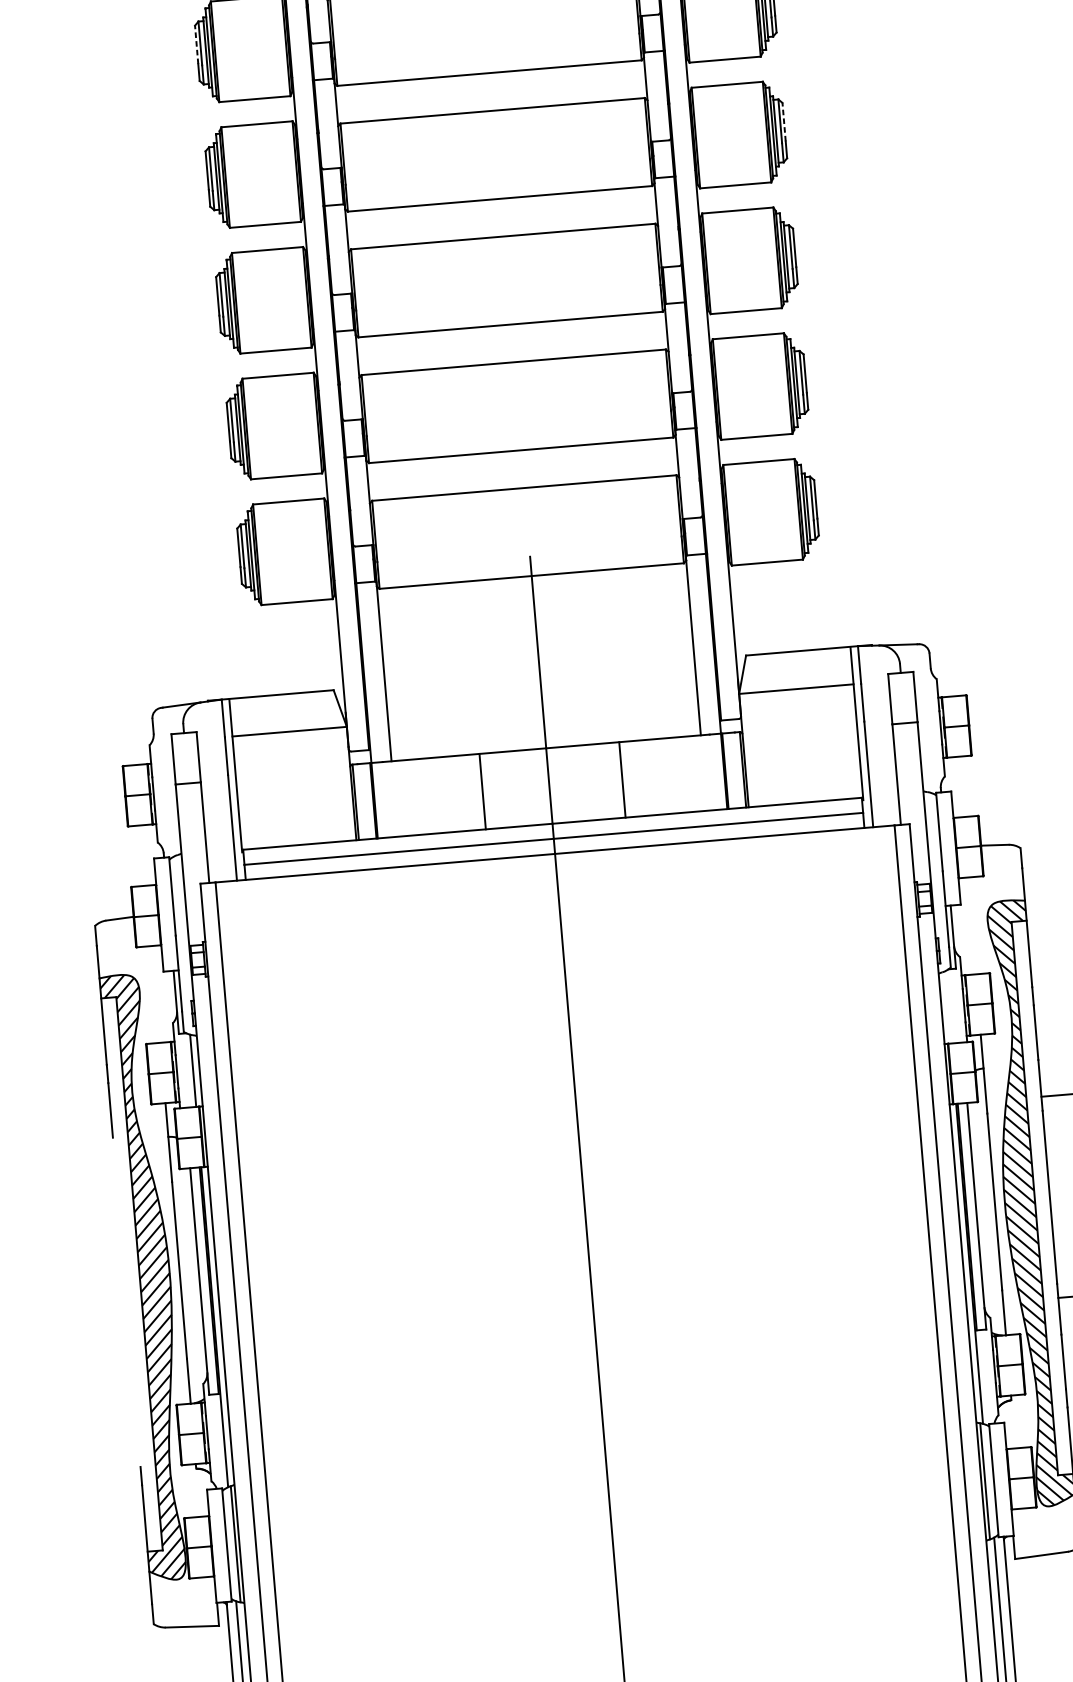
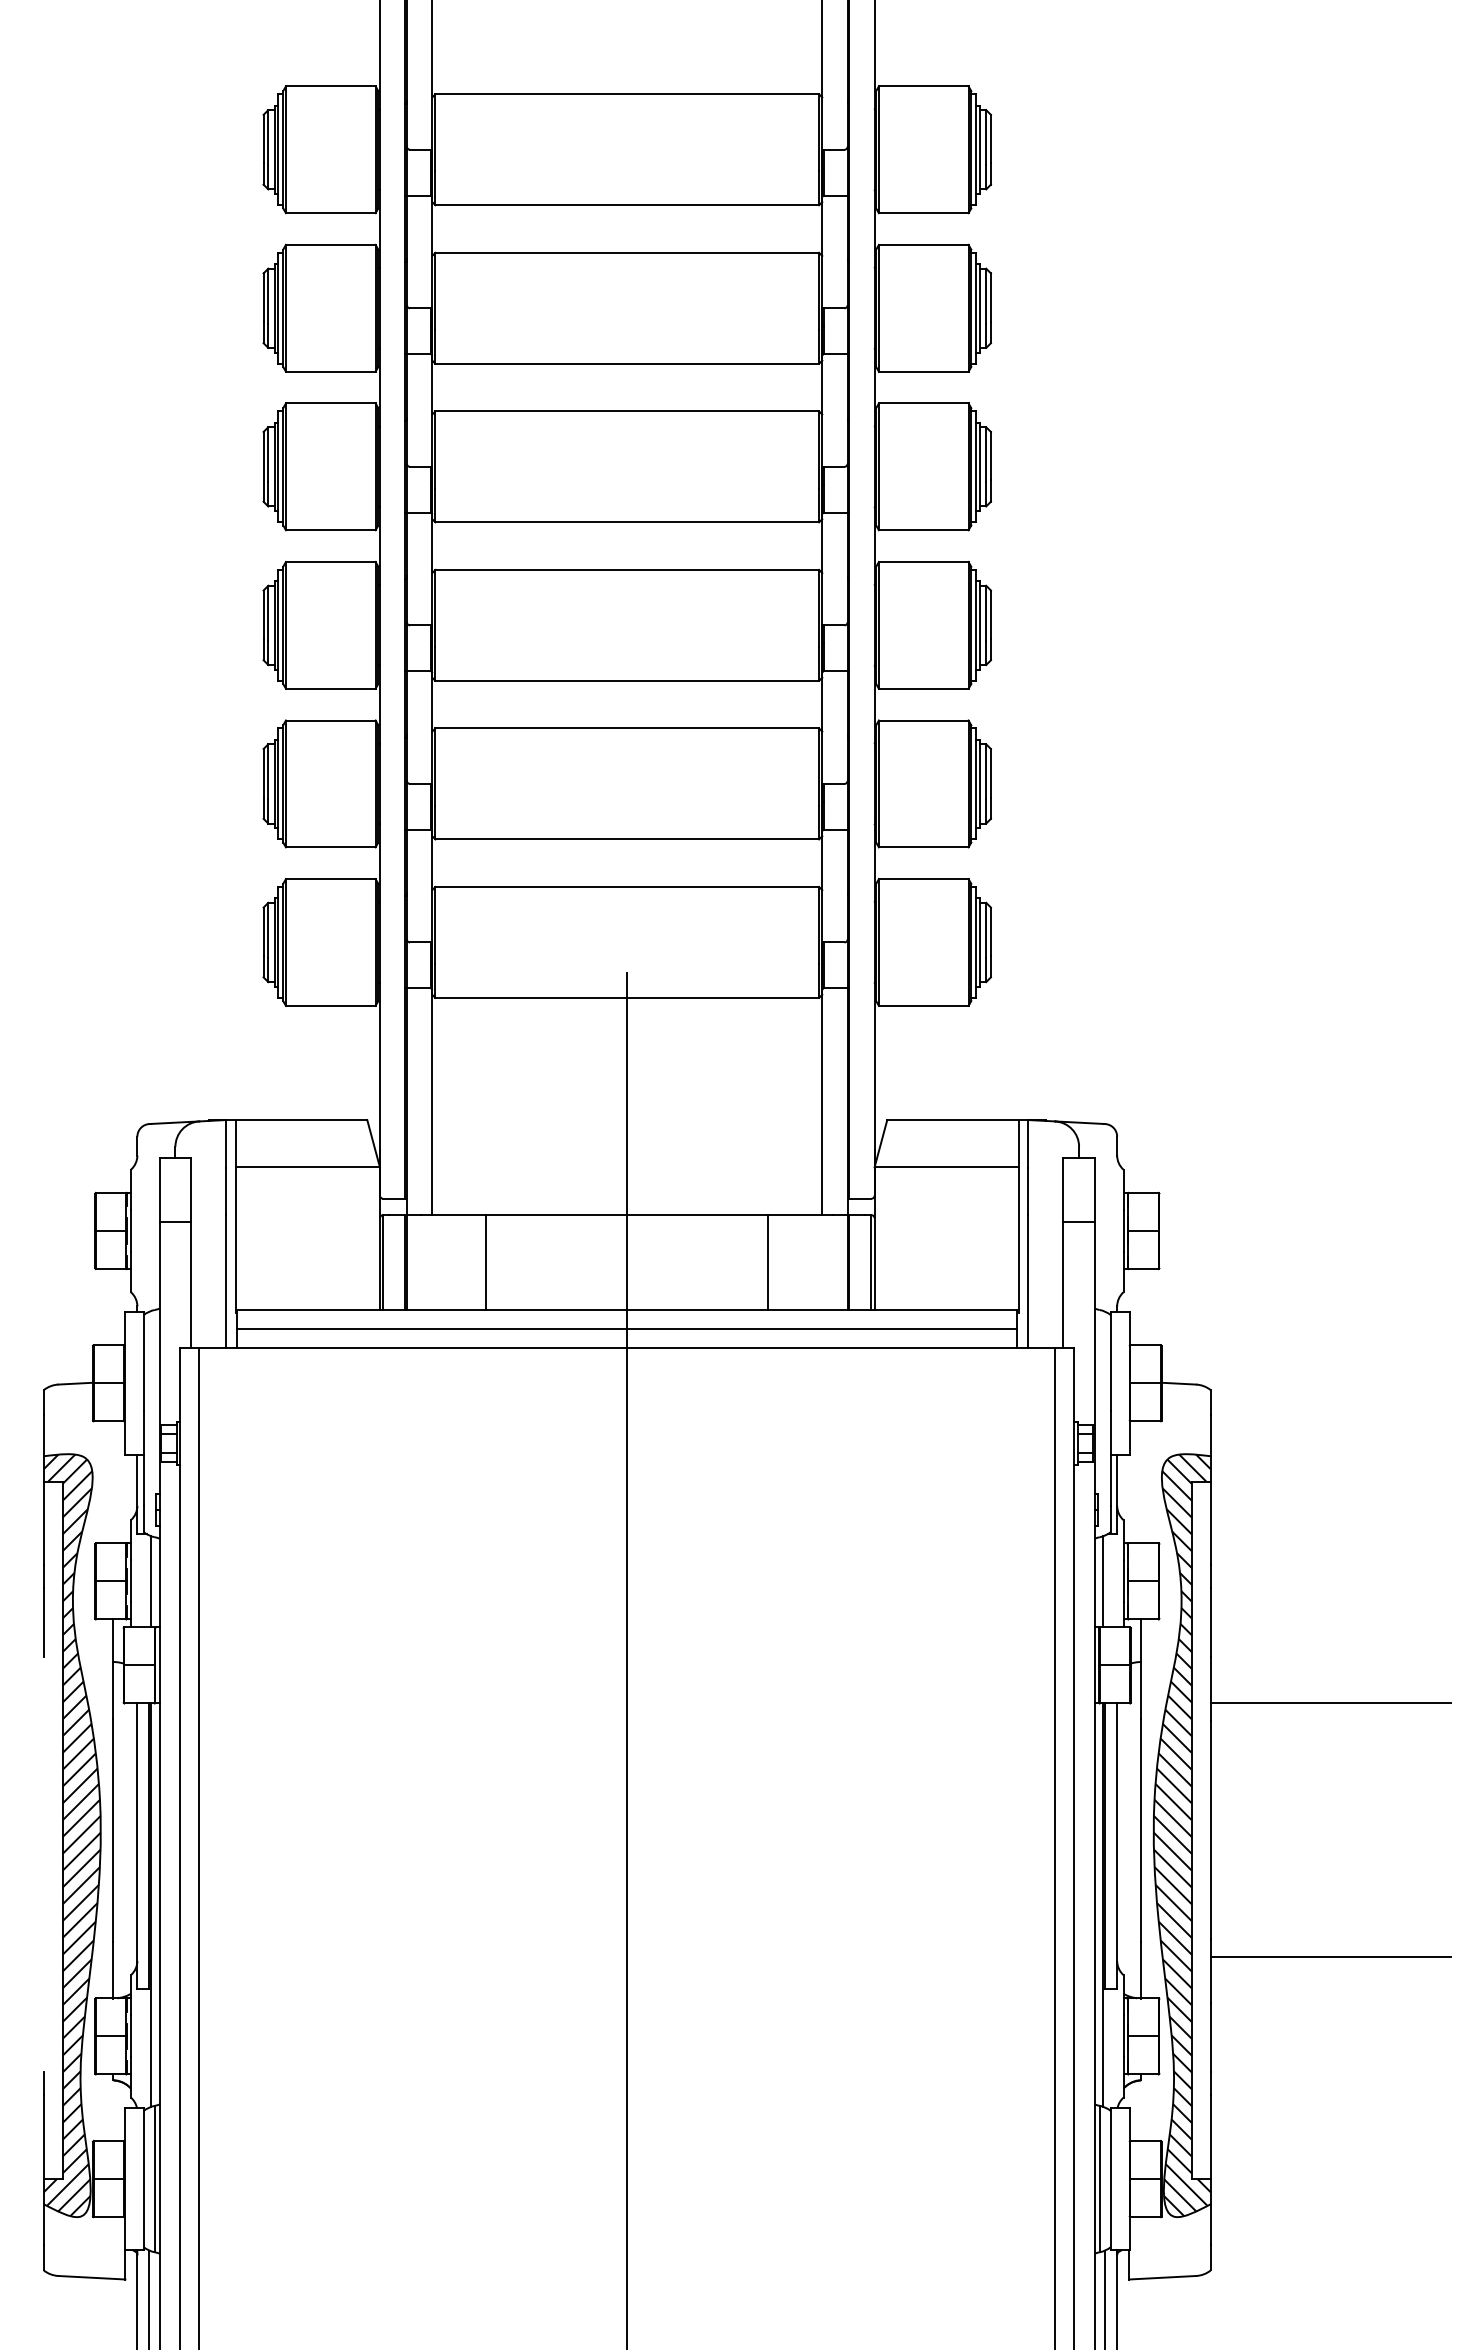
line: (196, 44) -> (263, 297), dashed -> solid
line: (783, 121) -> (990, 455), dashed -> solid
line: (622, 779) -> (768, 1262), moved
line: (482, 791) -> (486, 1262), moved
line: (948, 1007) -> (1103, 1581), added

